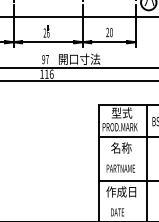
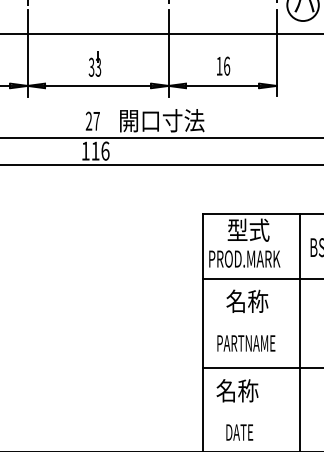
text: (109, 31) -> (223, 64), 20 -> 16
text: (46, 32) -> (94, 66), 26 -> 33
text: (43, 59) -> (88, 121), 97 -> 27
text: (121, 191) -> (247, 389), 作成日 -> 名称

